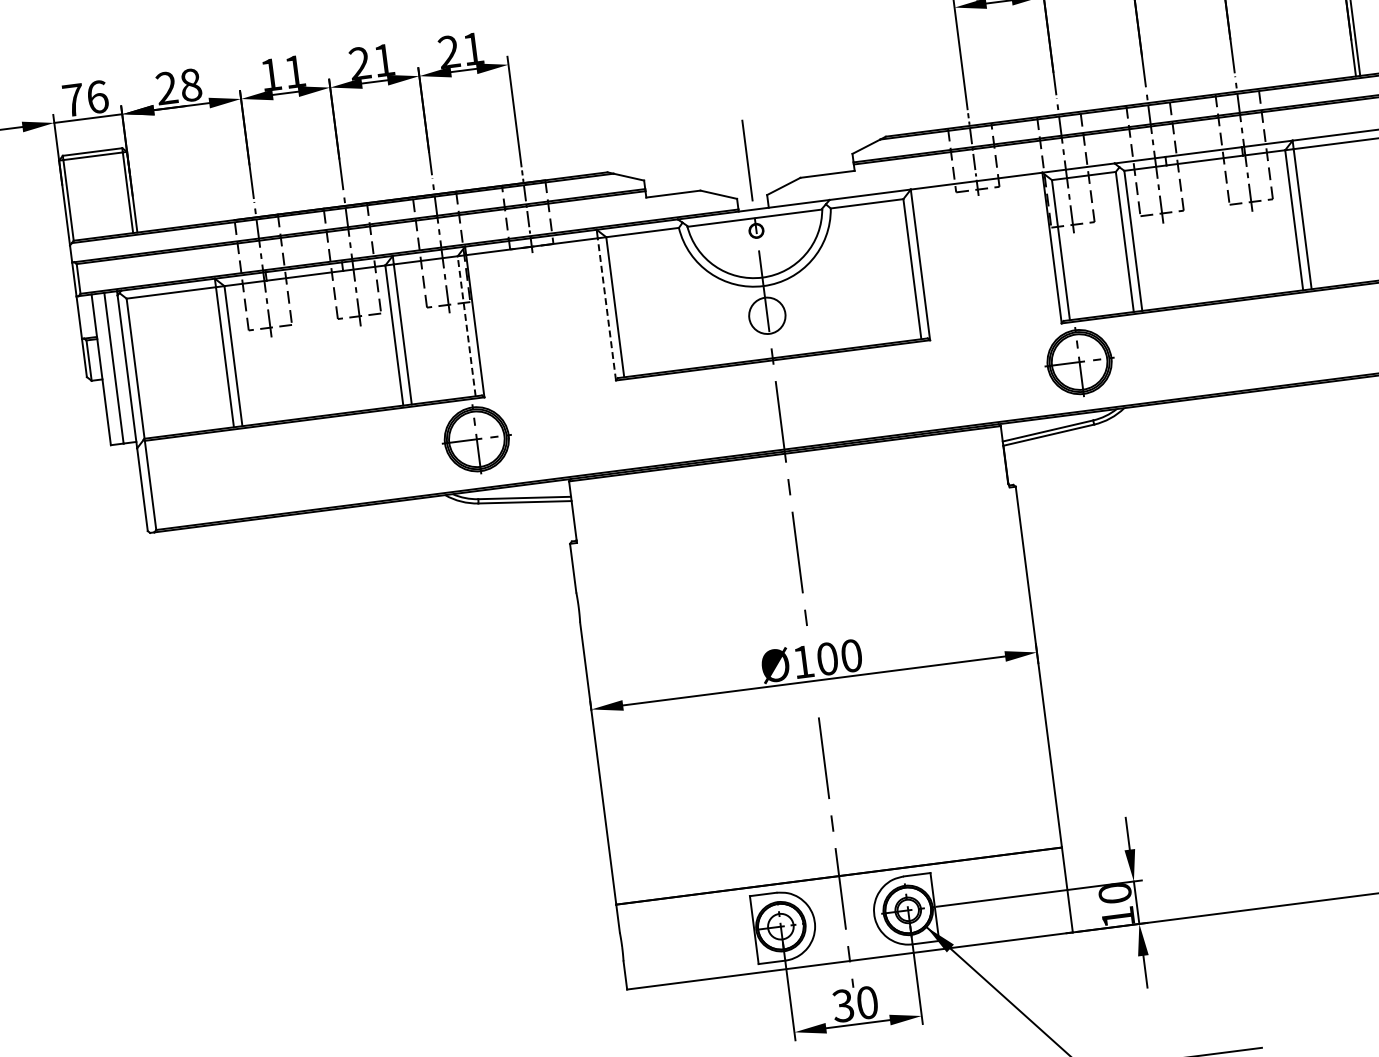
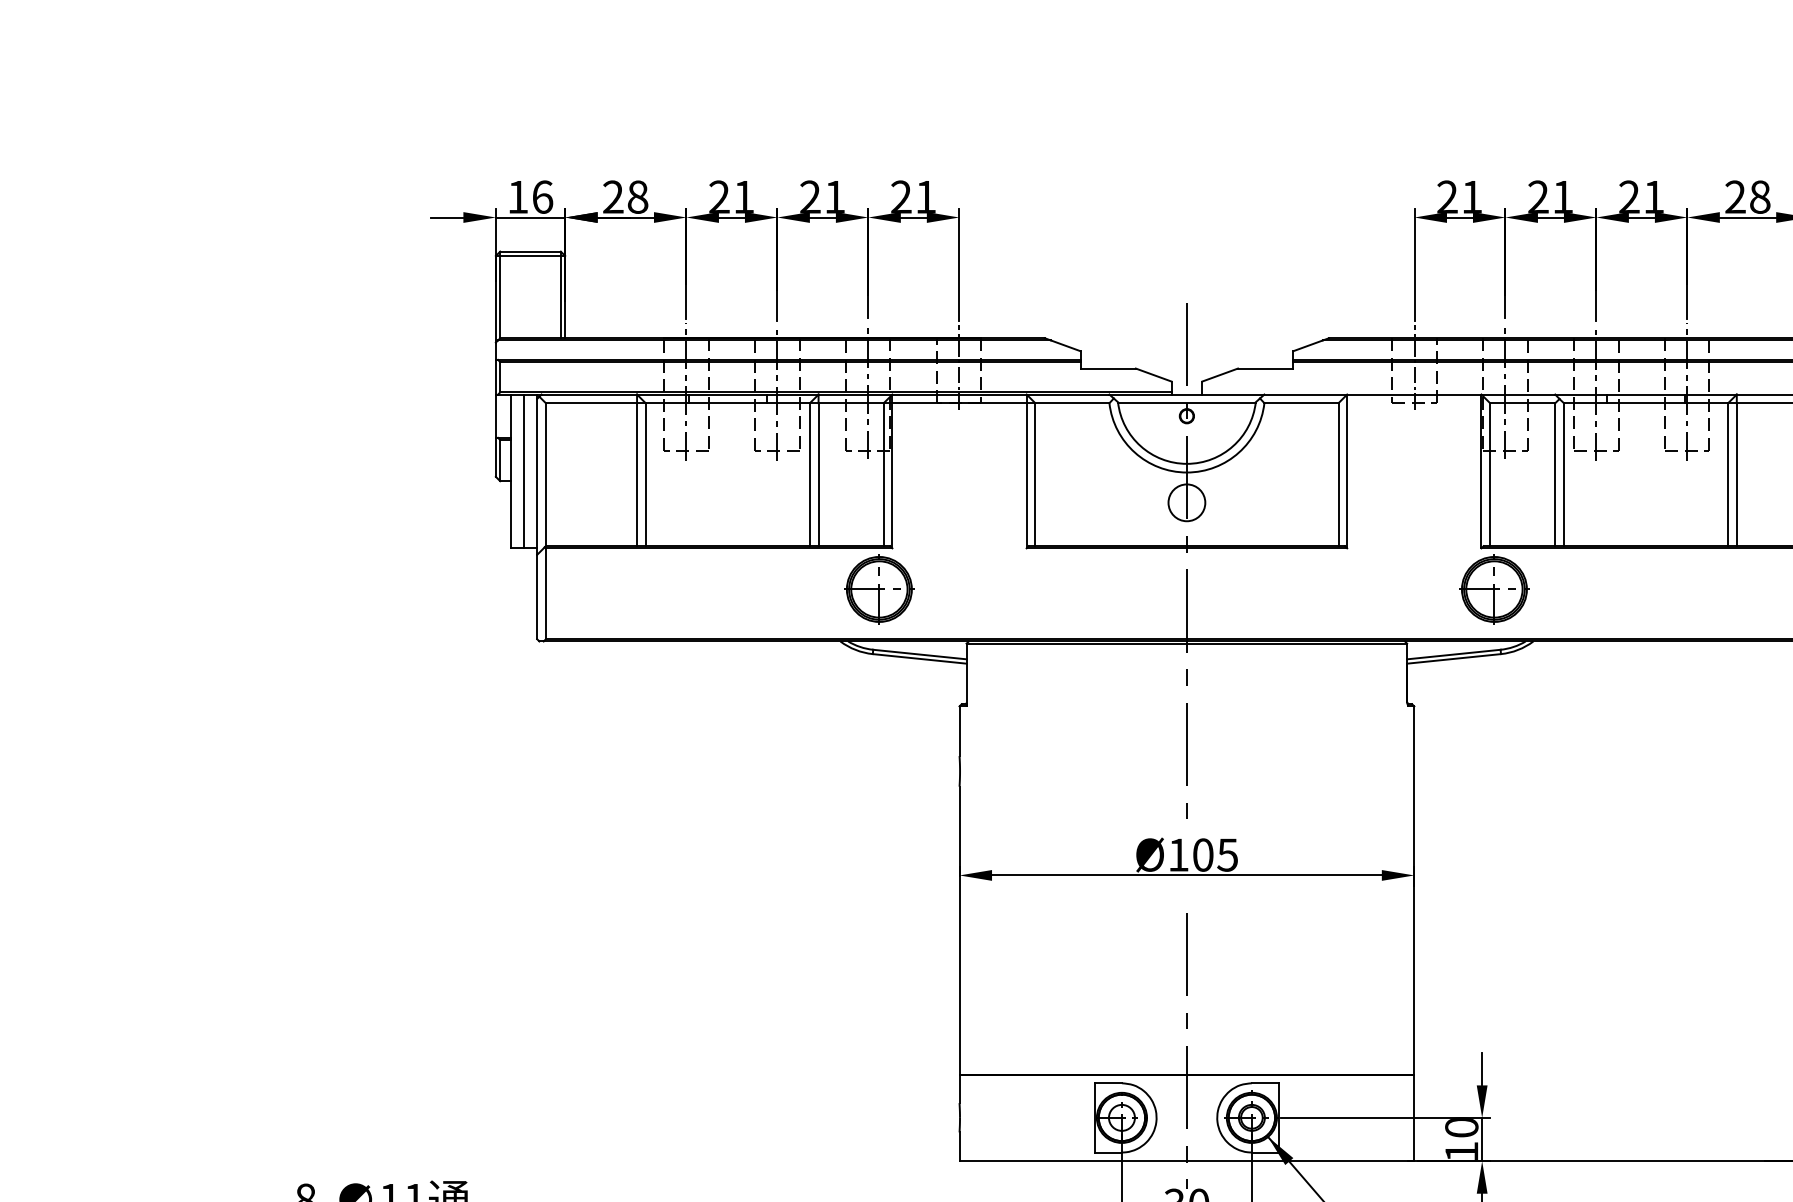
text: (270, 74) -> (719, 196), 11 -> 21
text: (73, 100) -> (518, 197), 76 -> 16
line: (606, 309) -> (1026, 475), dashed -> solid
line: (466, 326) -> (883, 474), dashed -> solid
text: (851, 655) -> (1227, 854), Ø100 -> Ø105

